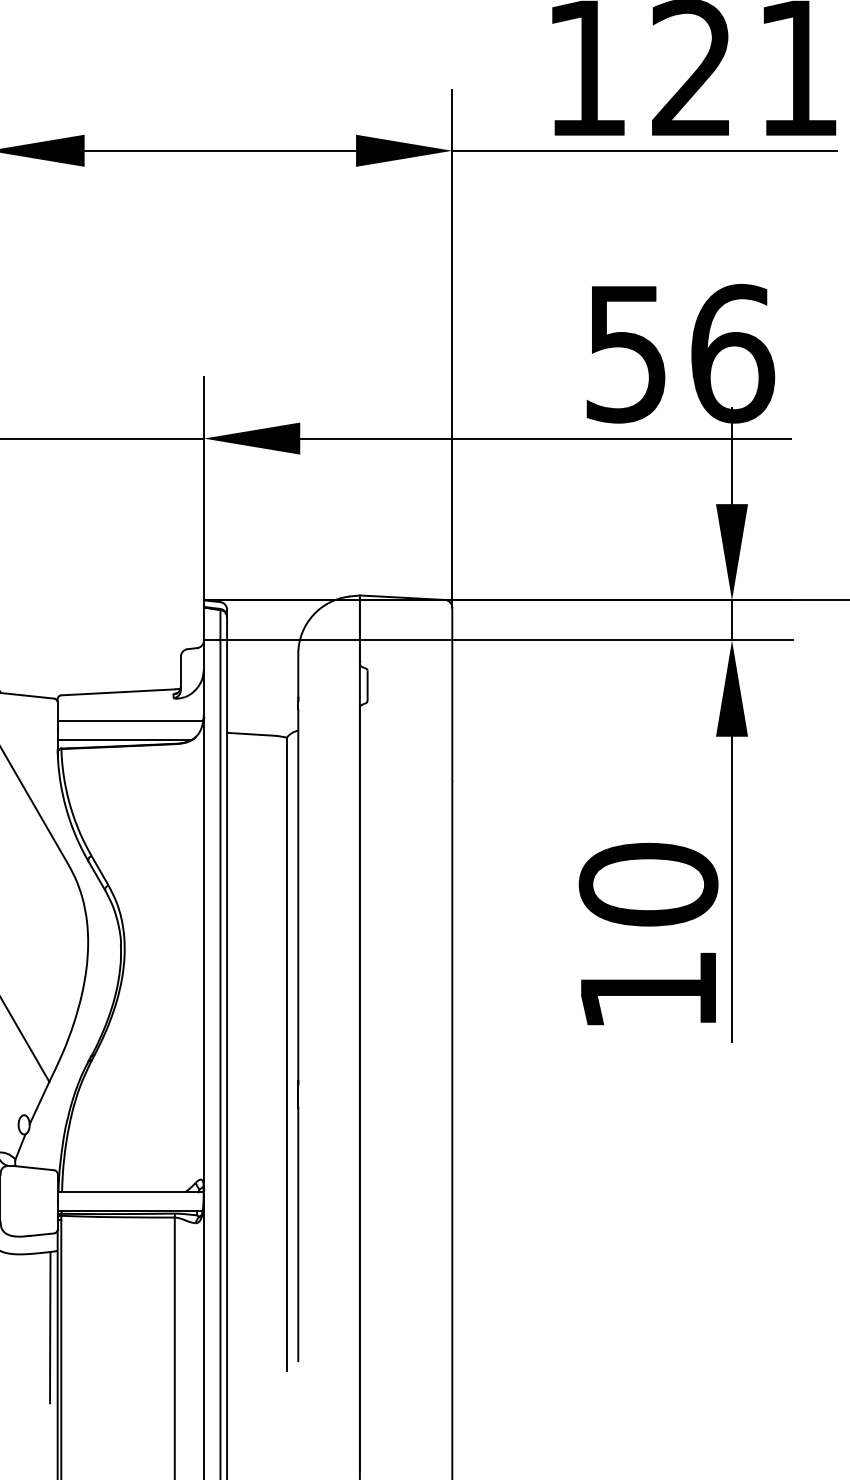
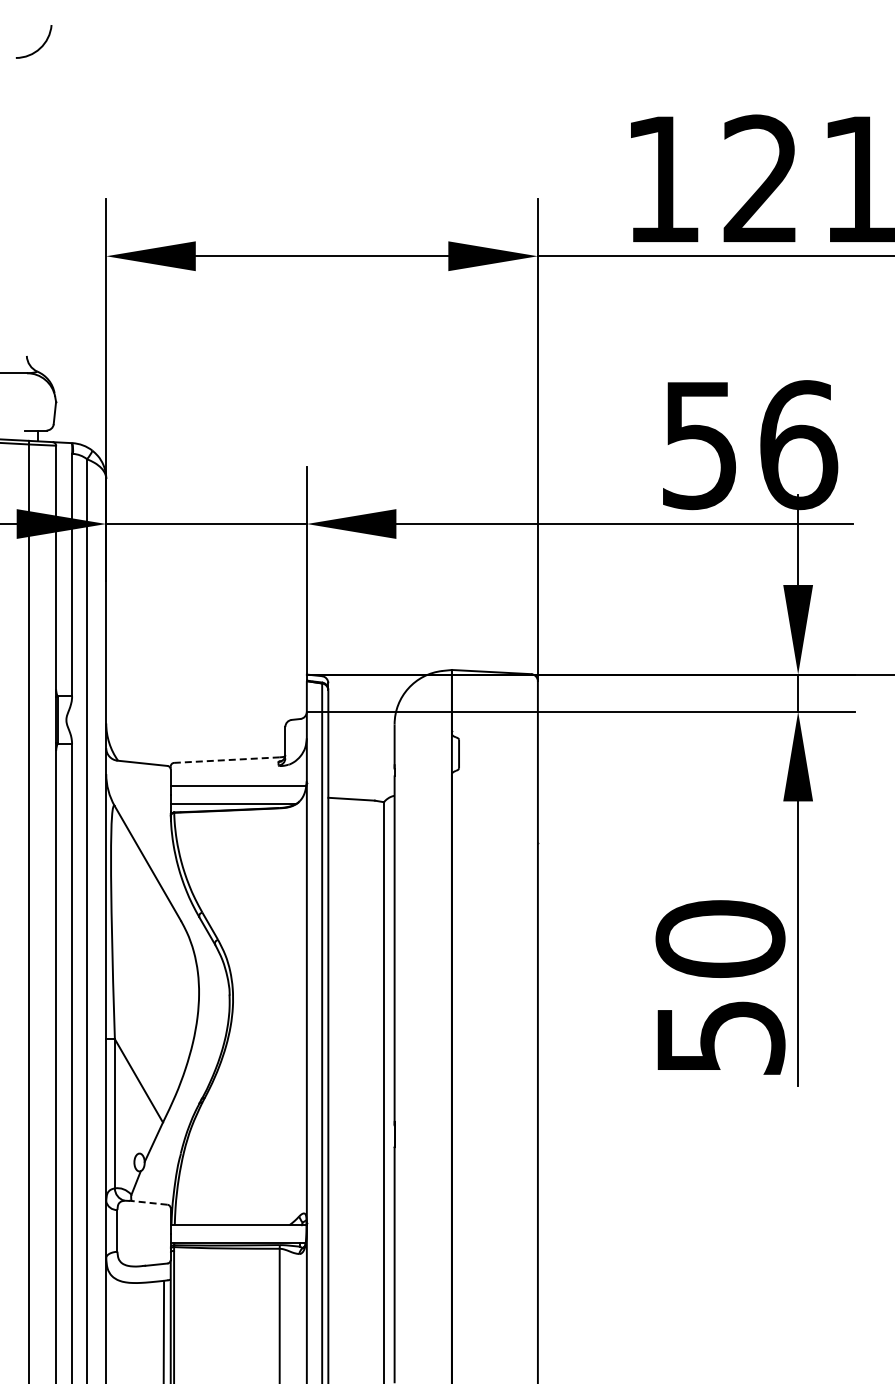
line: (117, 692) -> (226, 760), solid -> dashed
text: (649, 990) -> (721, 1037), 10 -> 50
line: (32, 1167) -> (147, 1202), solid -> dashed

